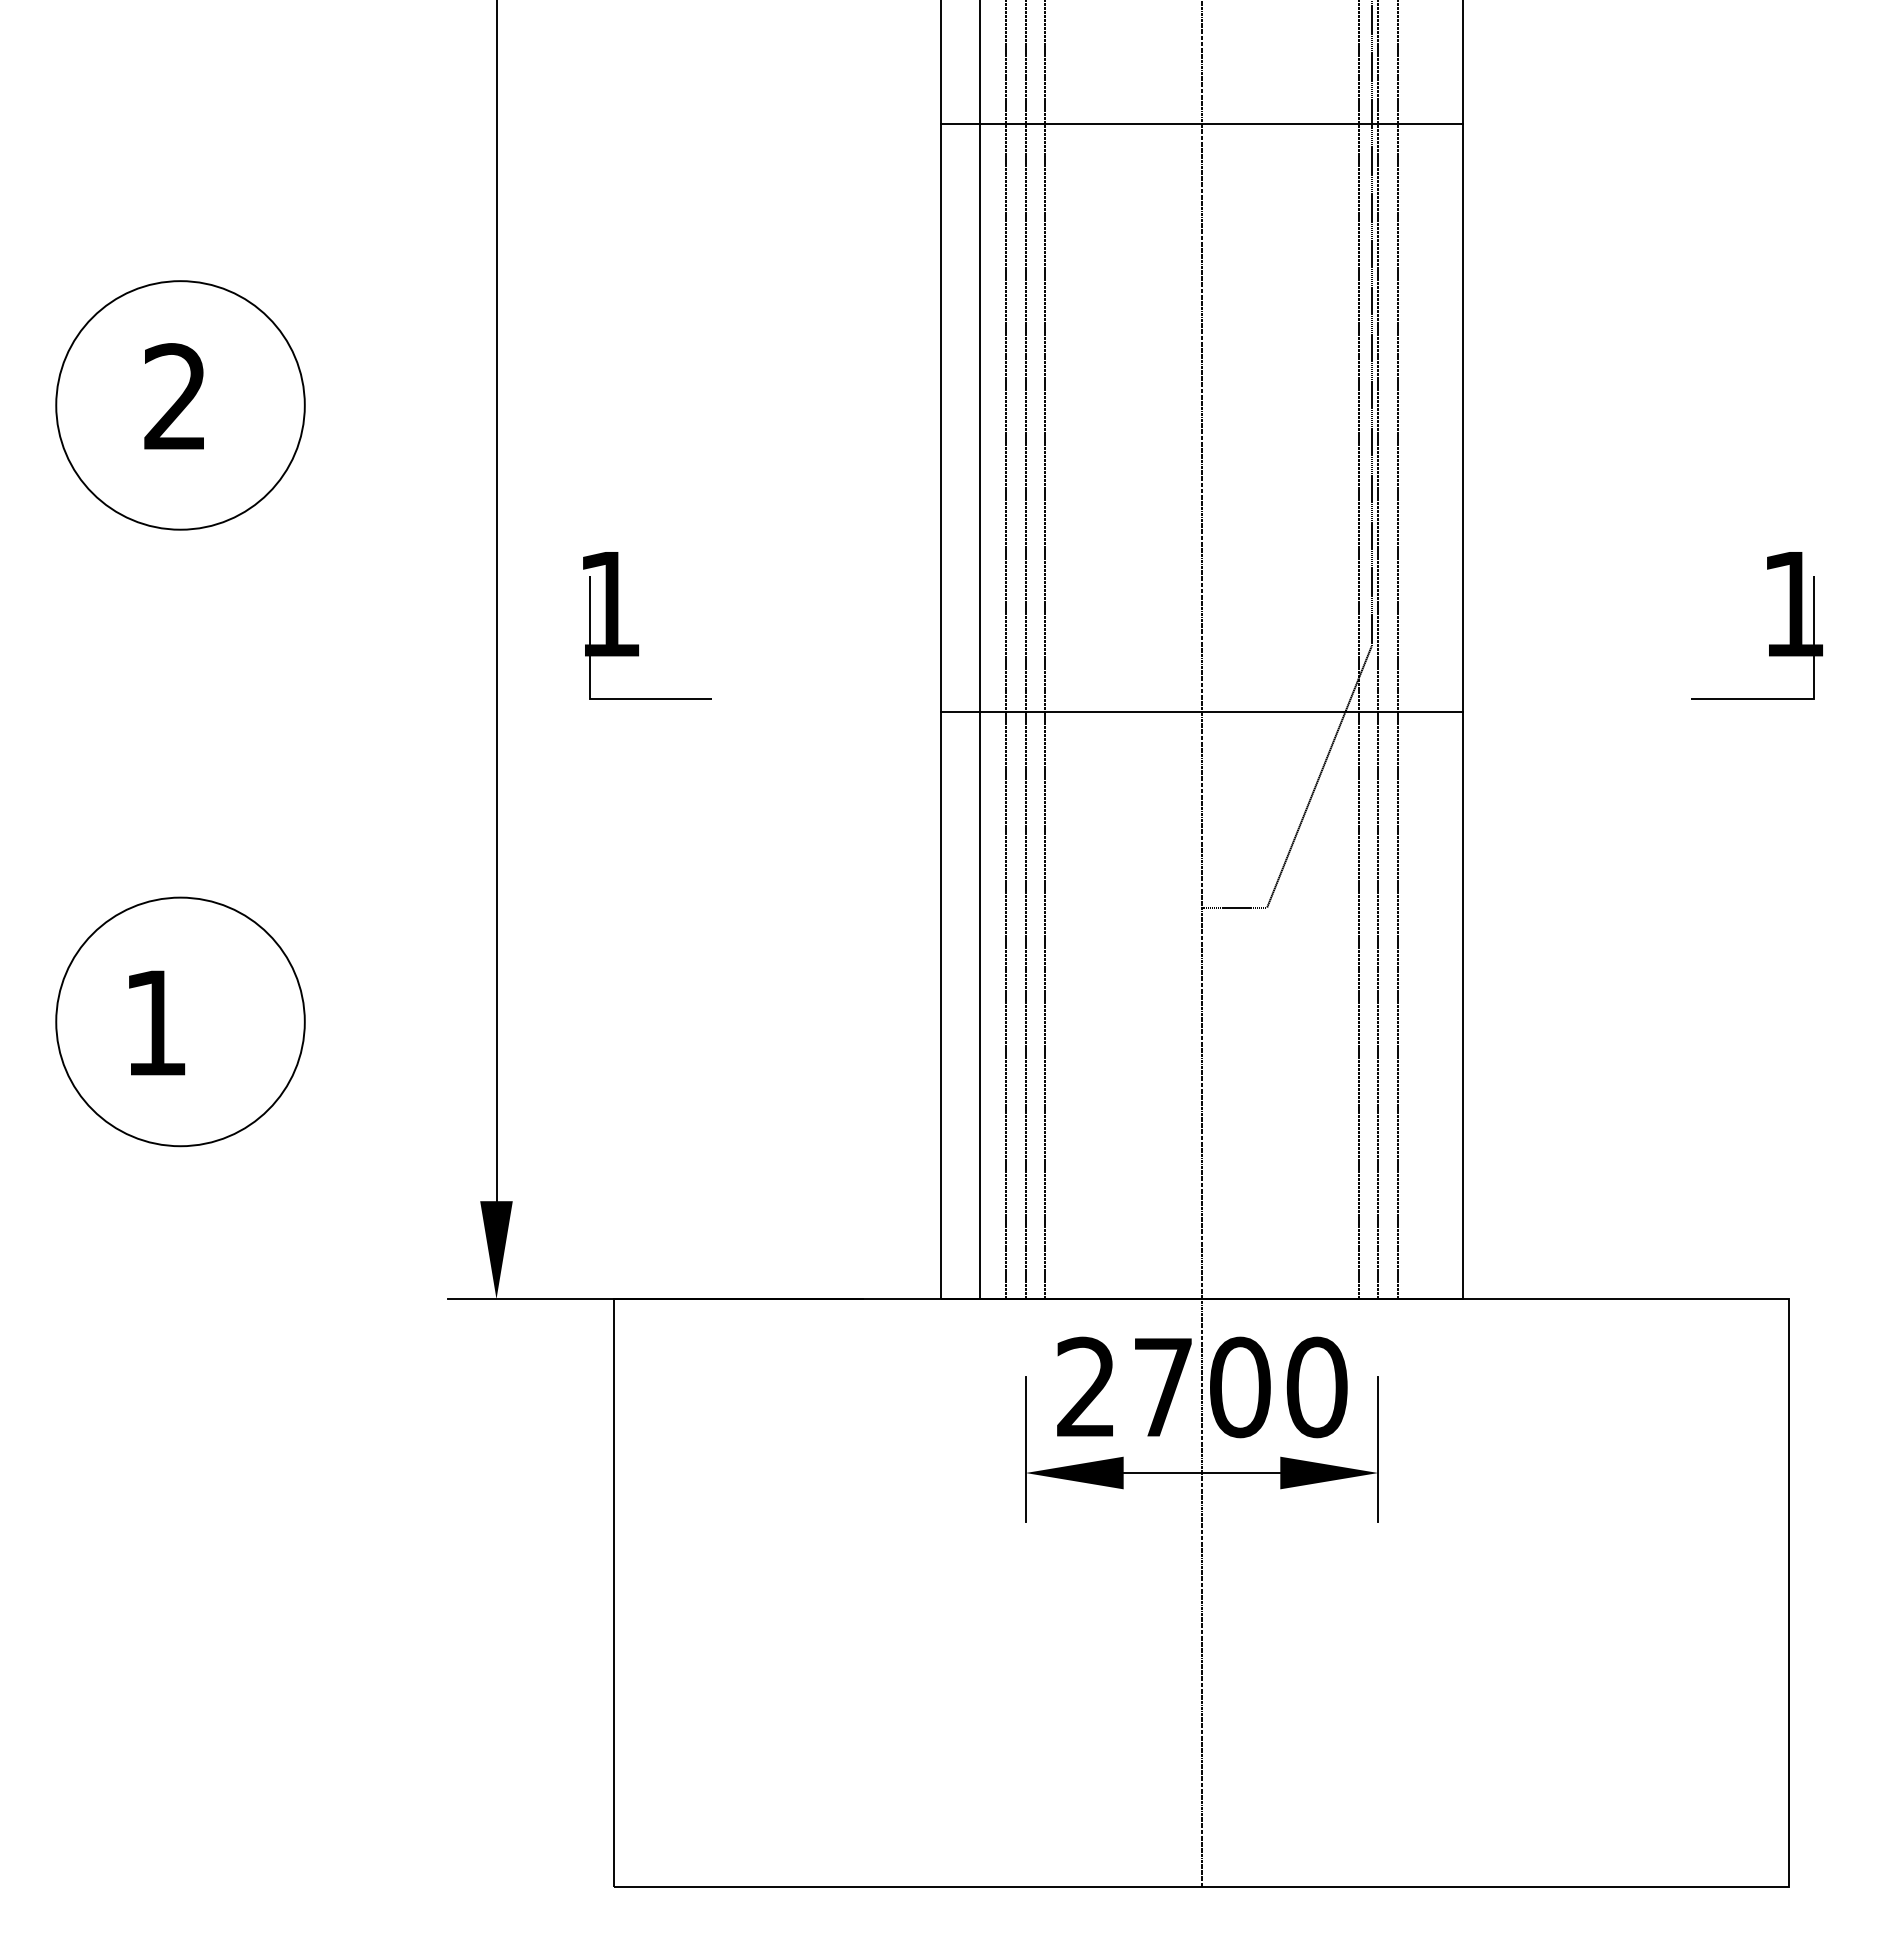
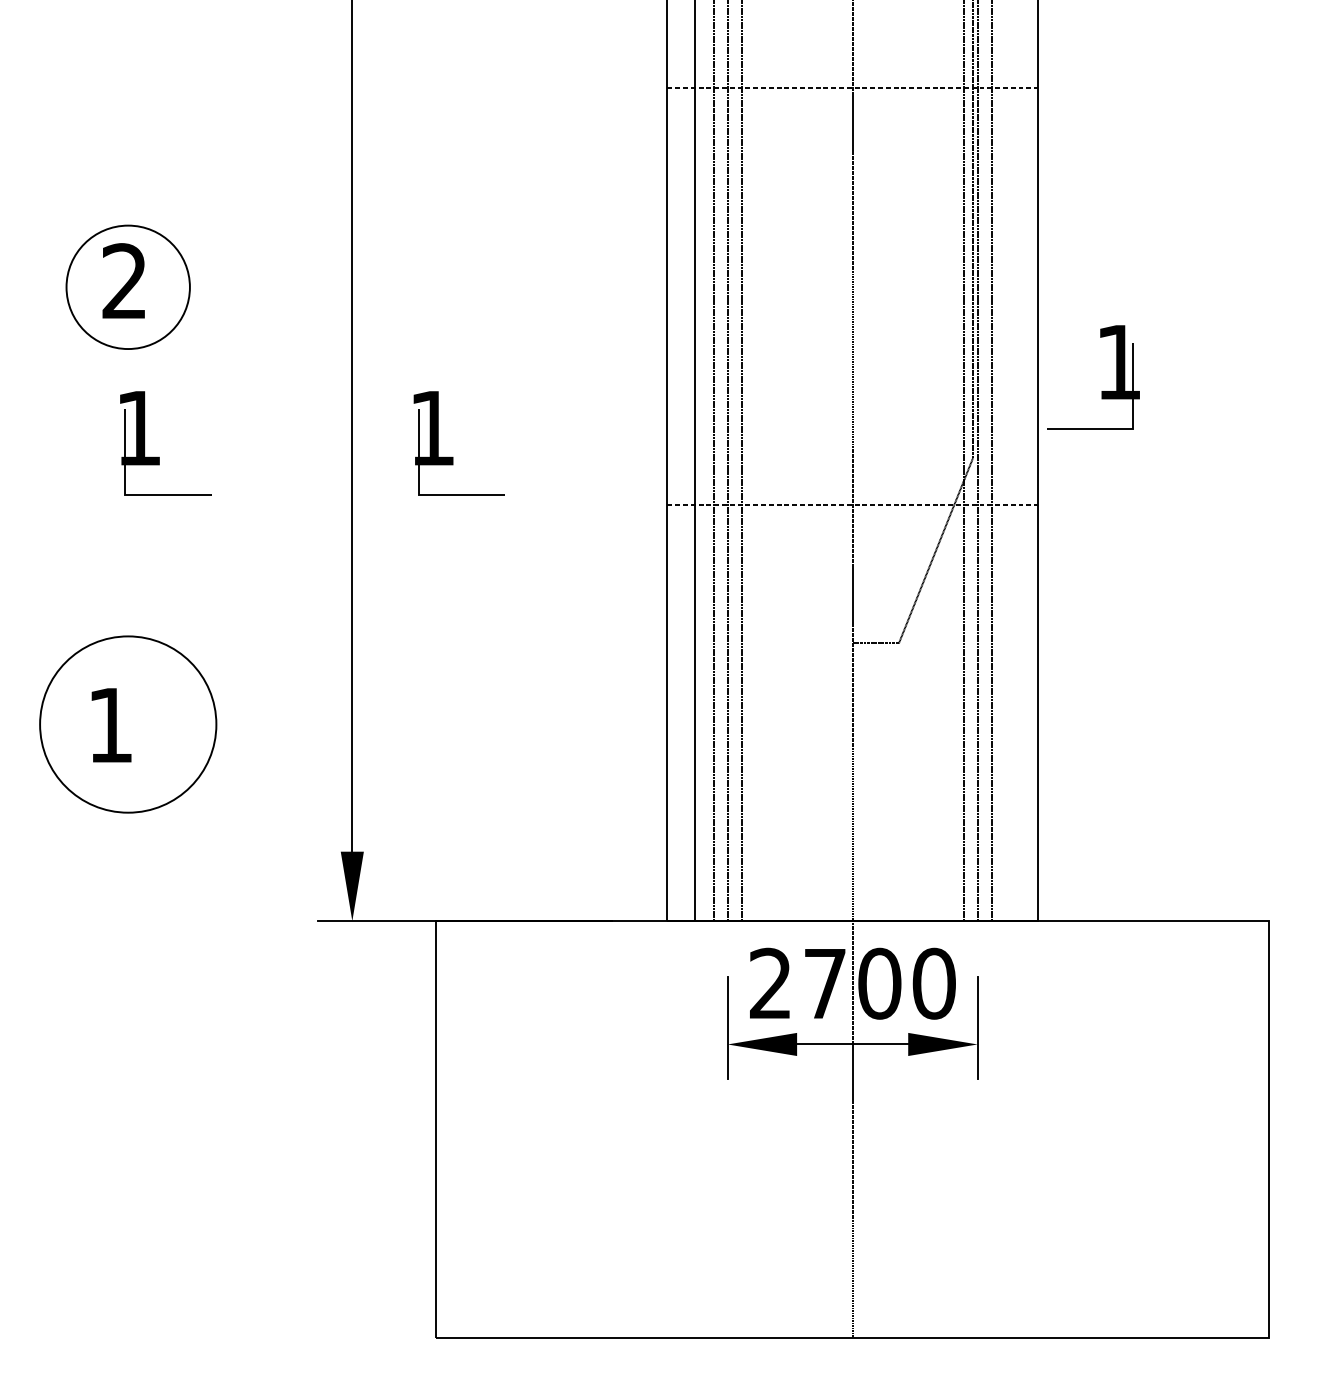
line: (1202, 124) -> (853, 88), solid -> dashed
circle: (180, 405) -> (128, 287), size x0.7
part: (224, 644) -> (159, 456), added
part: (1769, 644) -> (1101, 390), moved
line: (1202, 711) -> (853, 504), solid -> dashed

